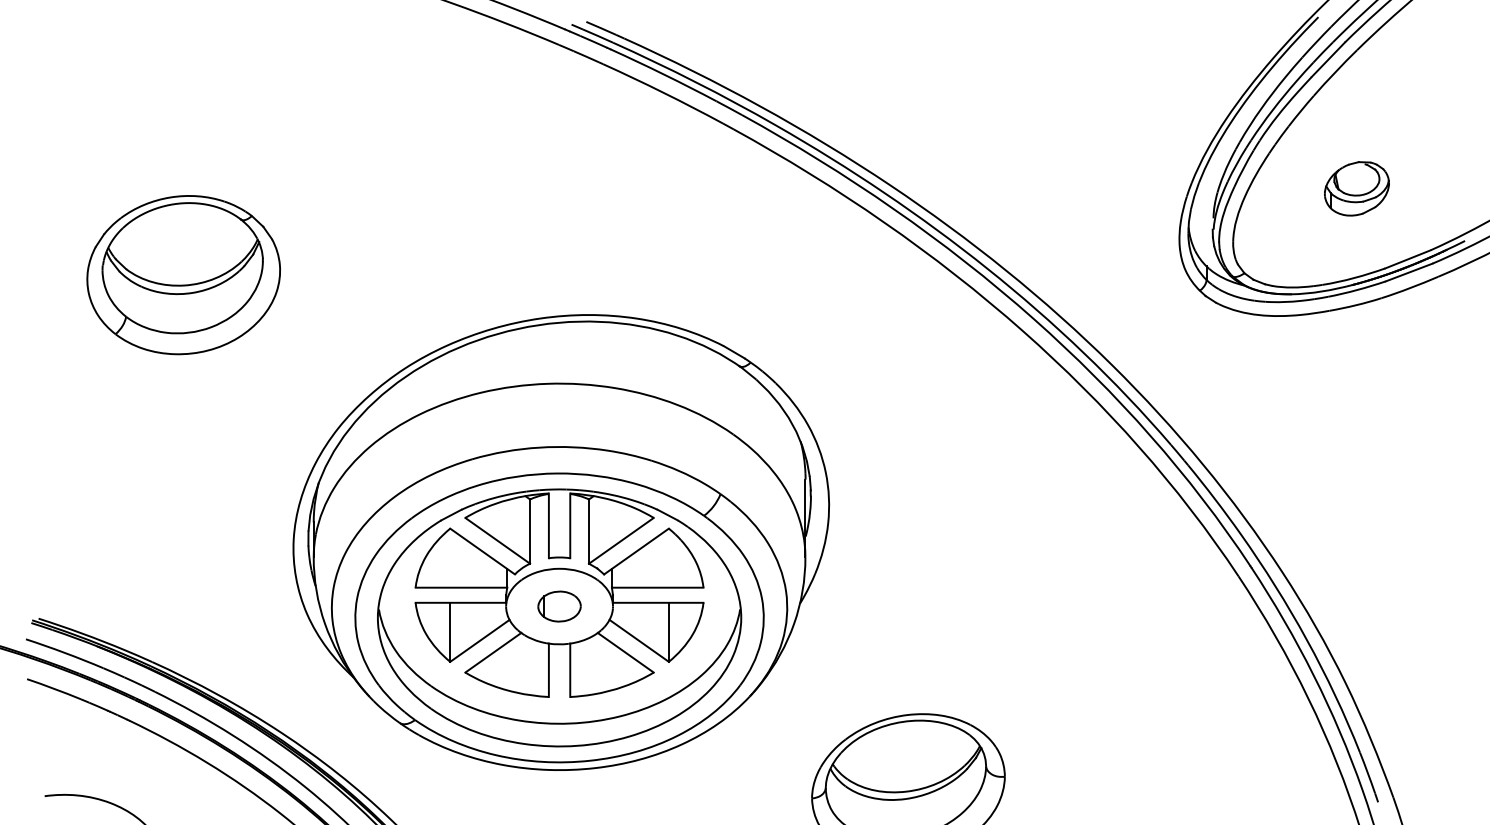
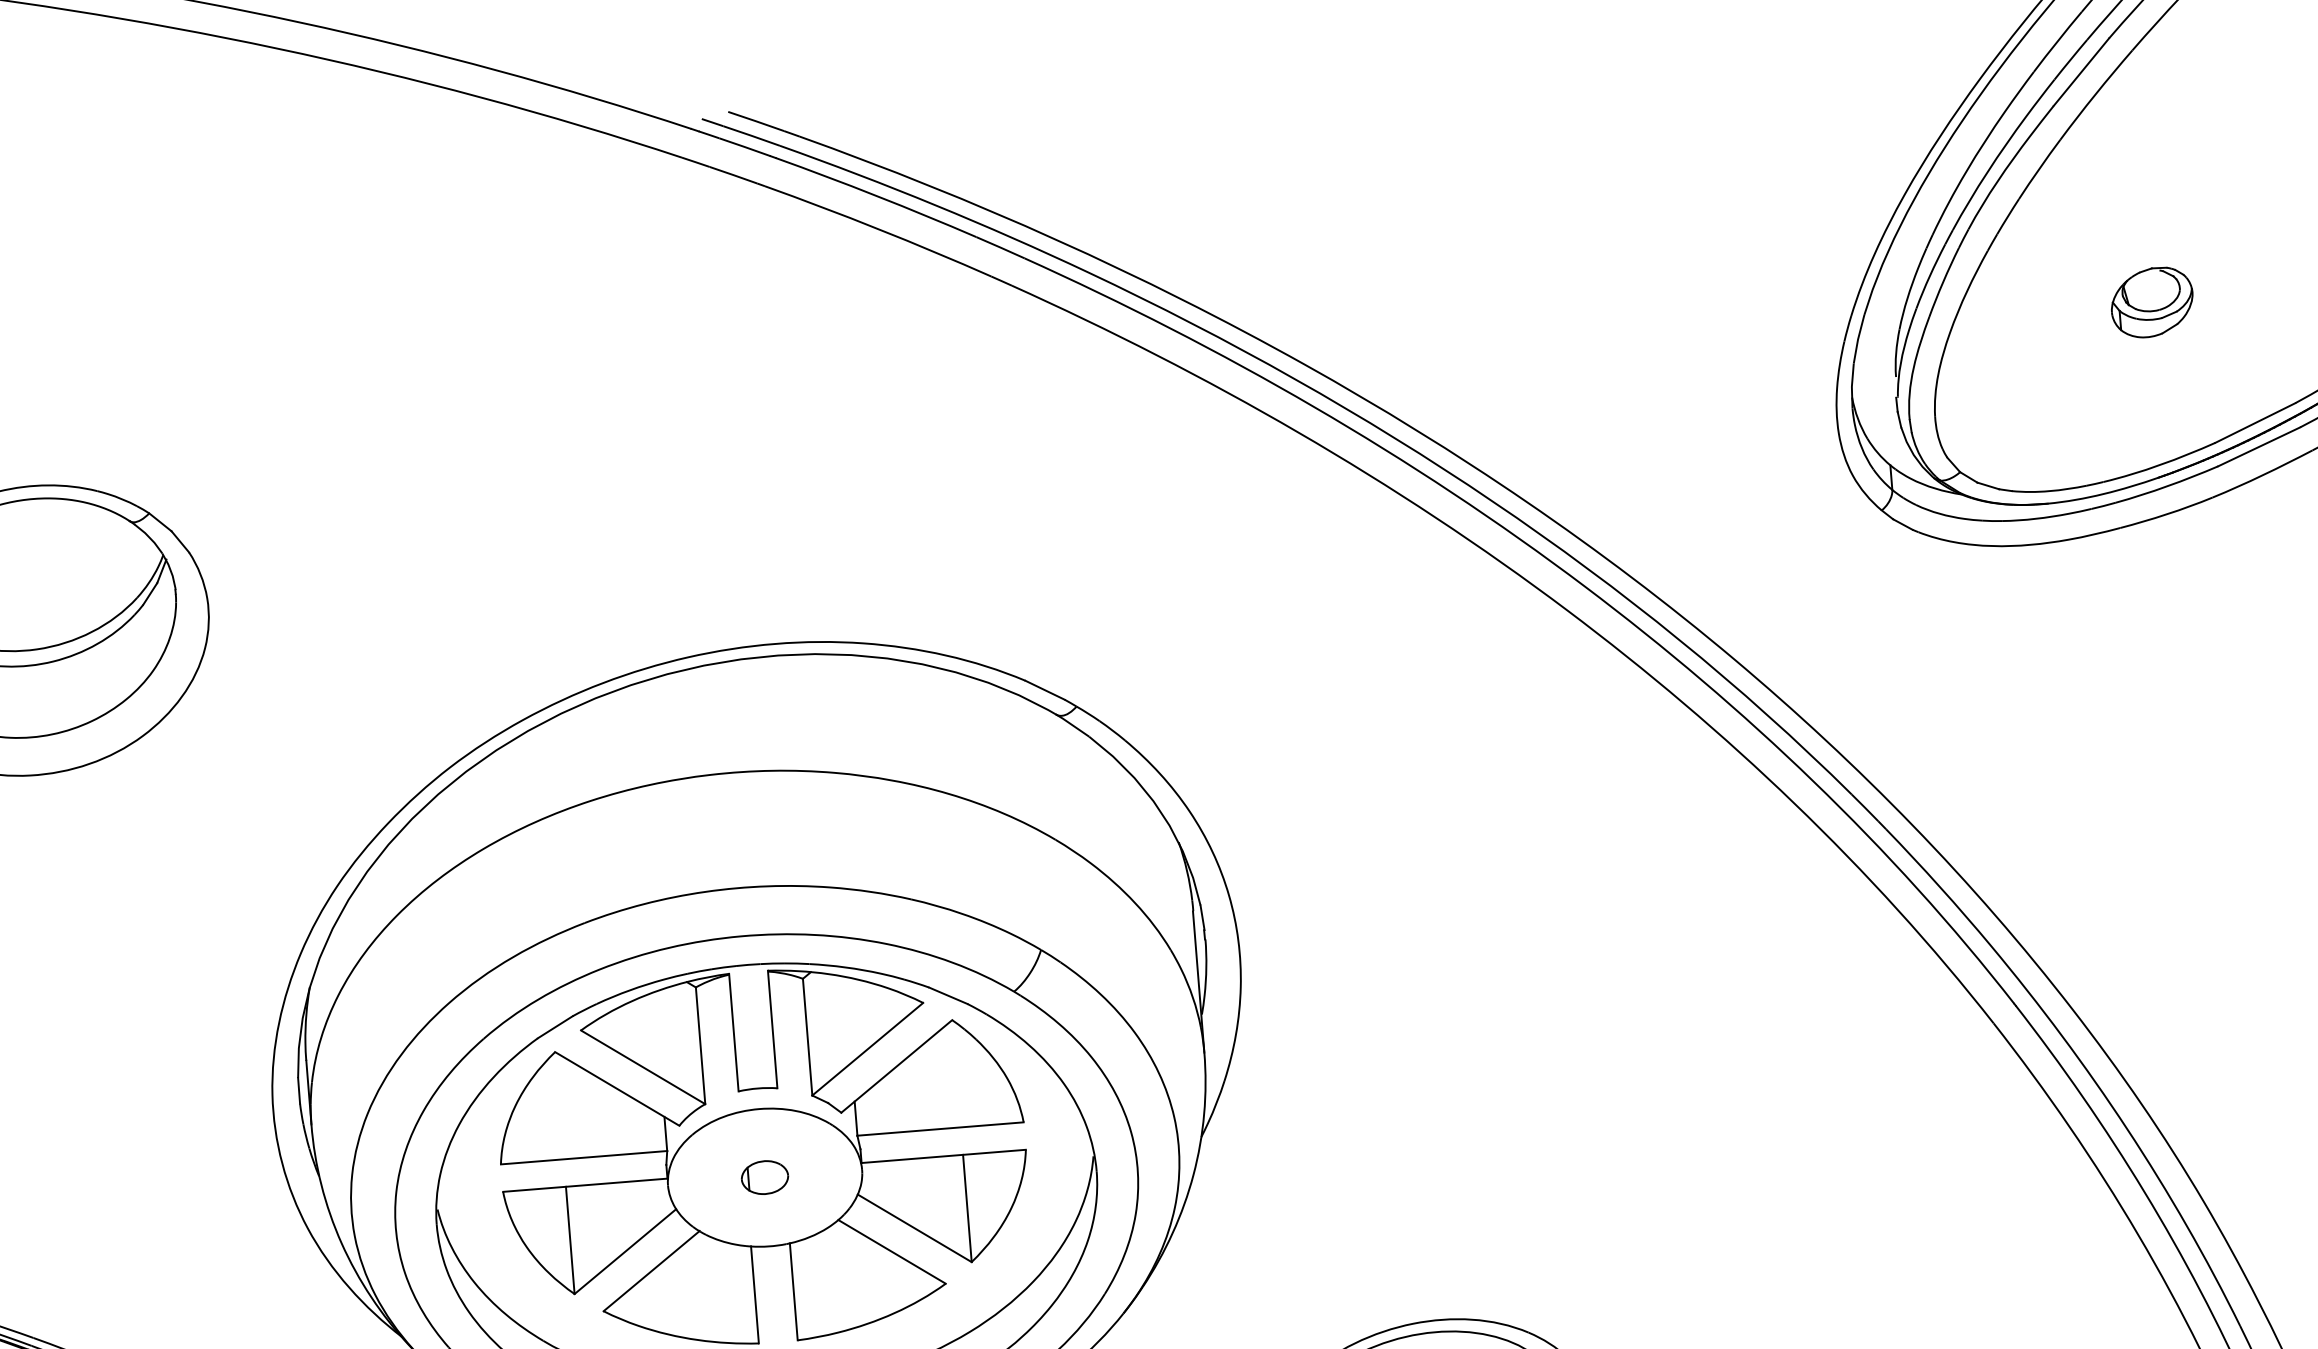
part: (1356, 188) -> (2151, 301), size x0.7
part: (559, 606) -> (764, 1177), size x0.6

